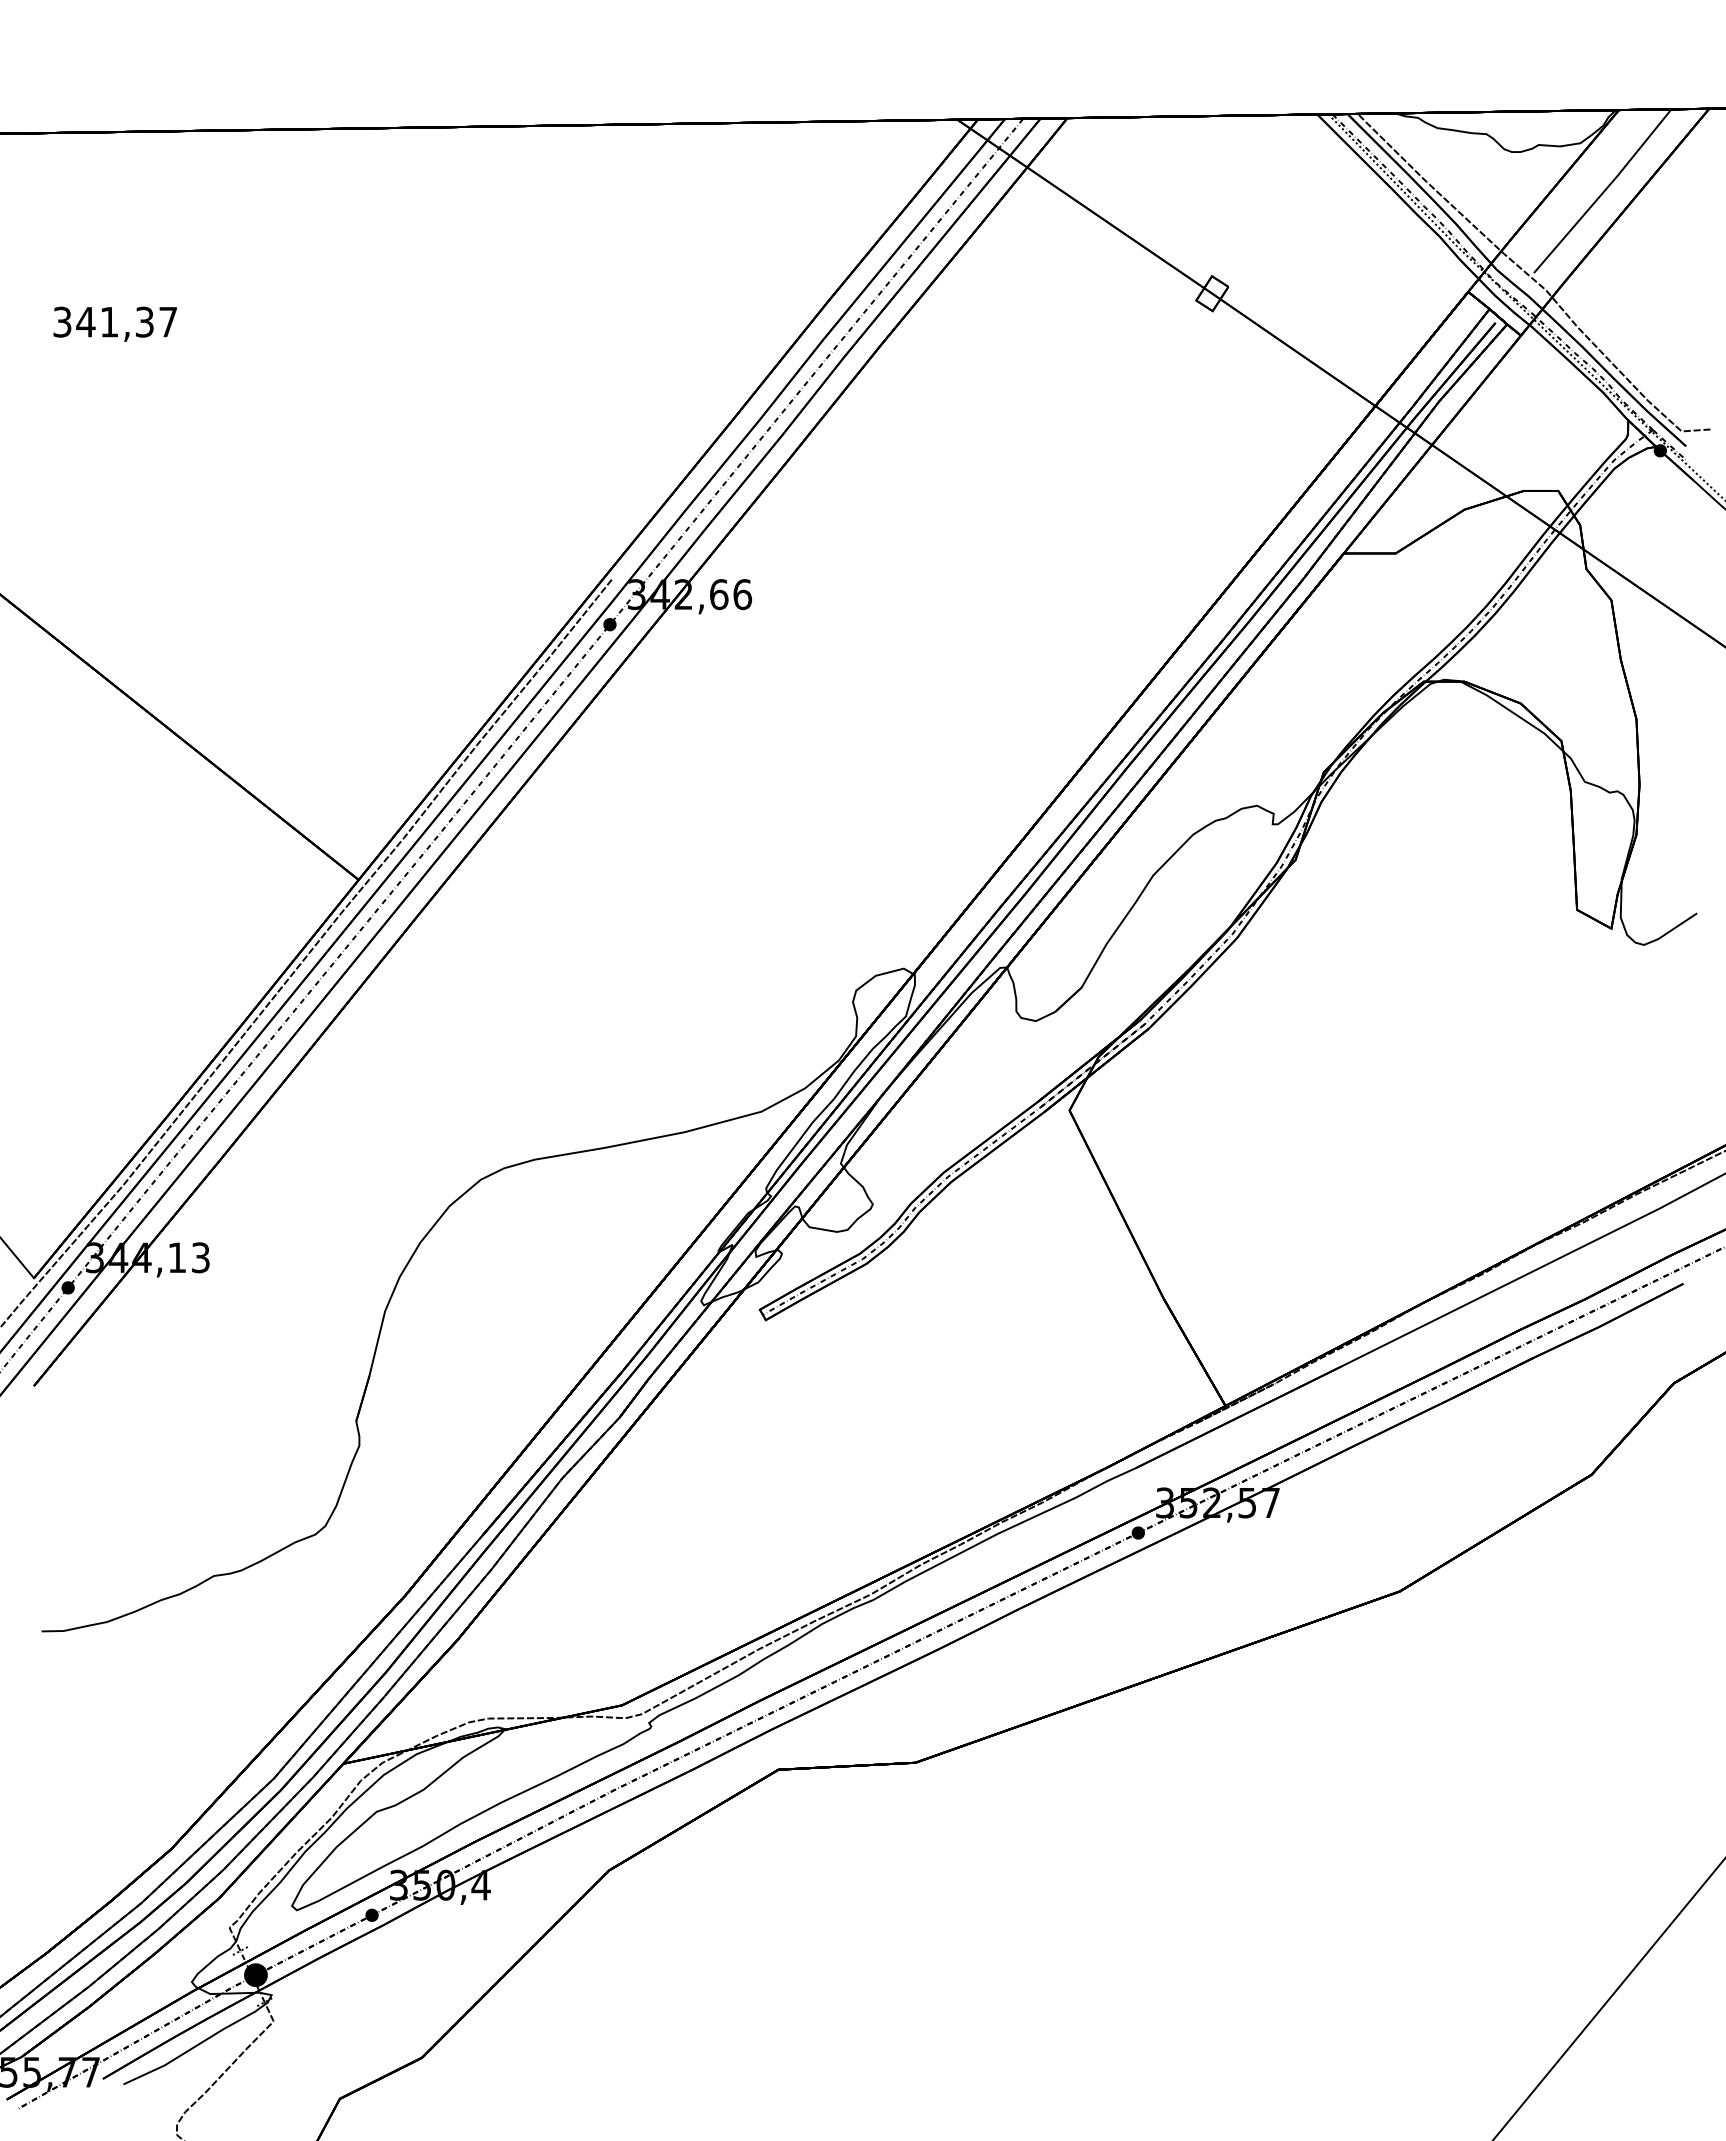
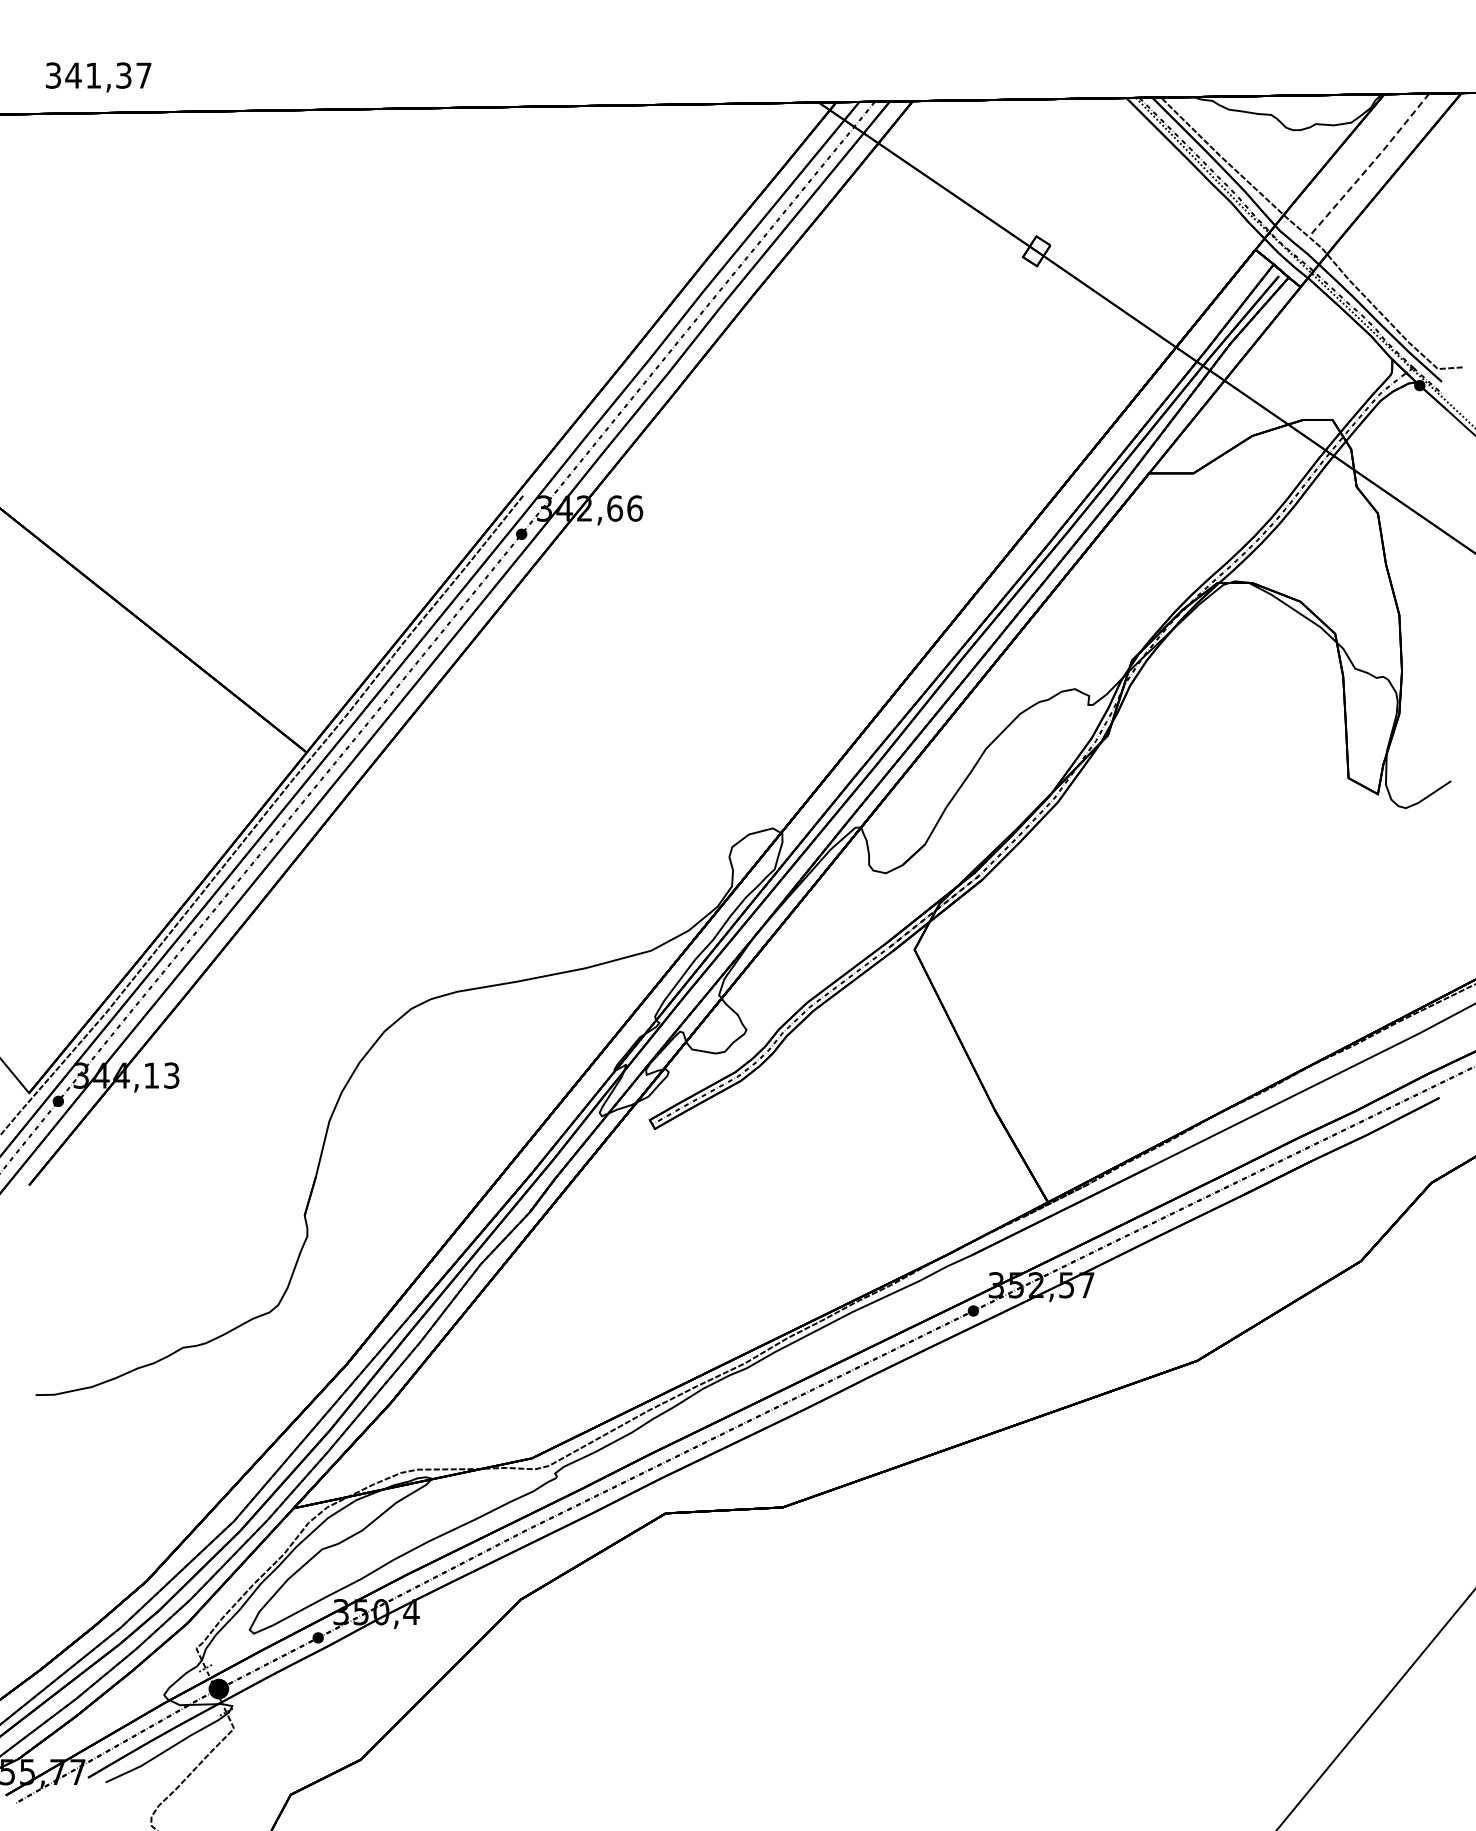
line: (1603, 192) -> (1371, 164), solid -> dashed
text: (115, 324) -> (98, 77), moved

